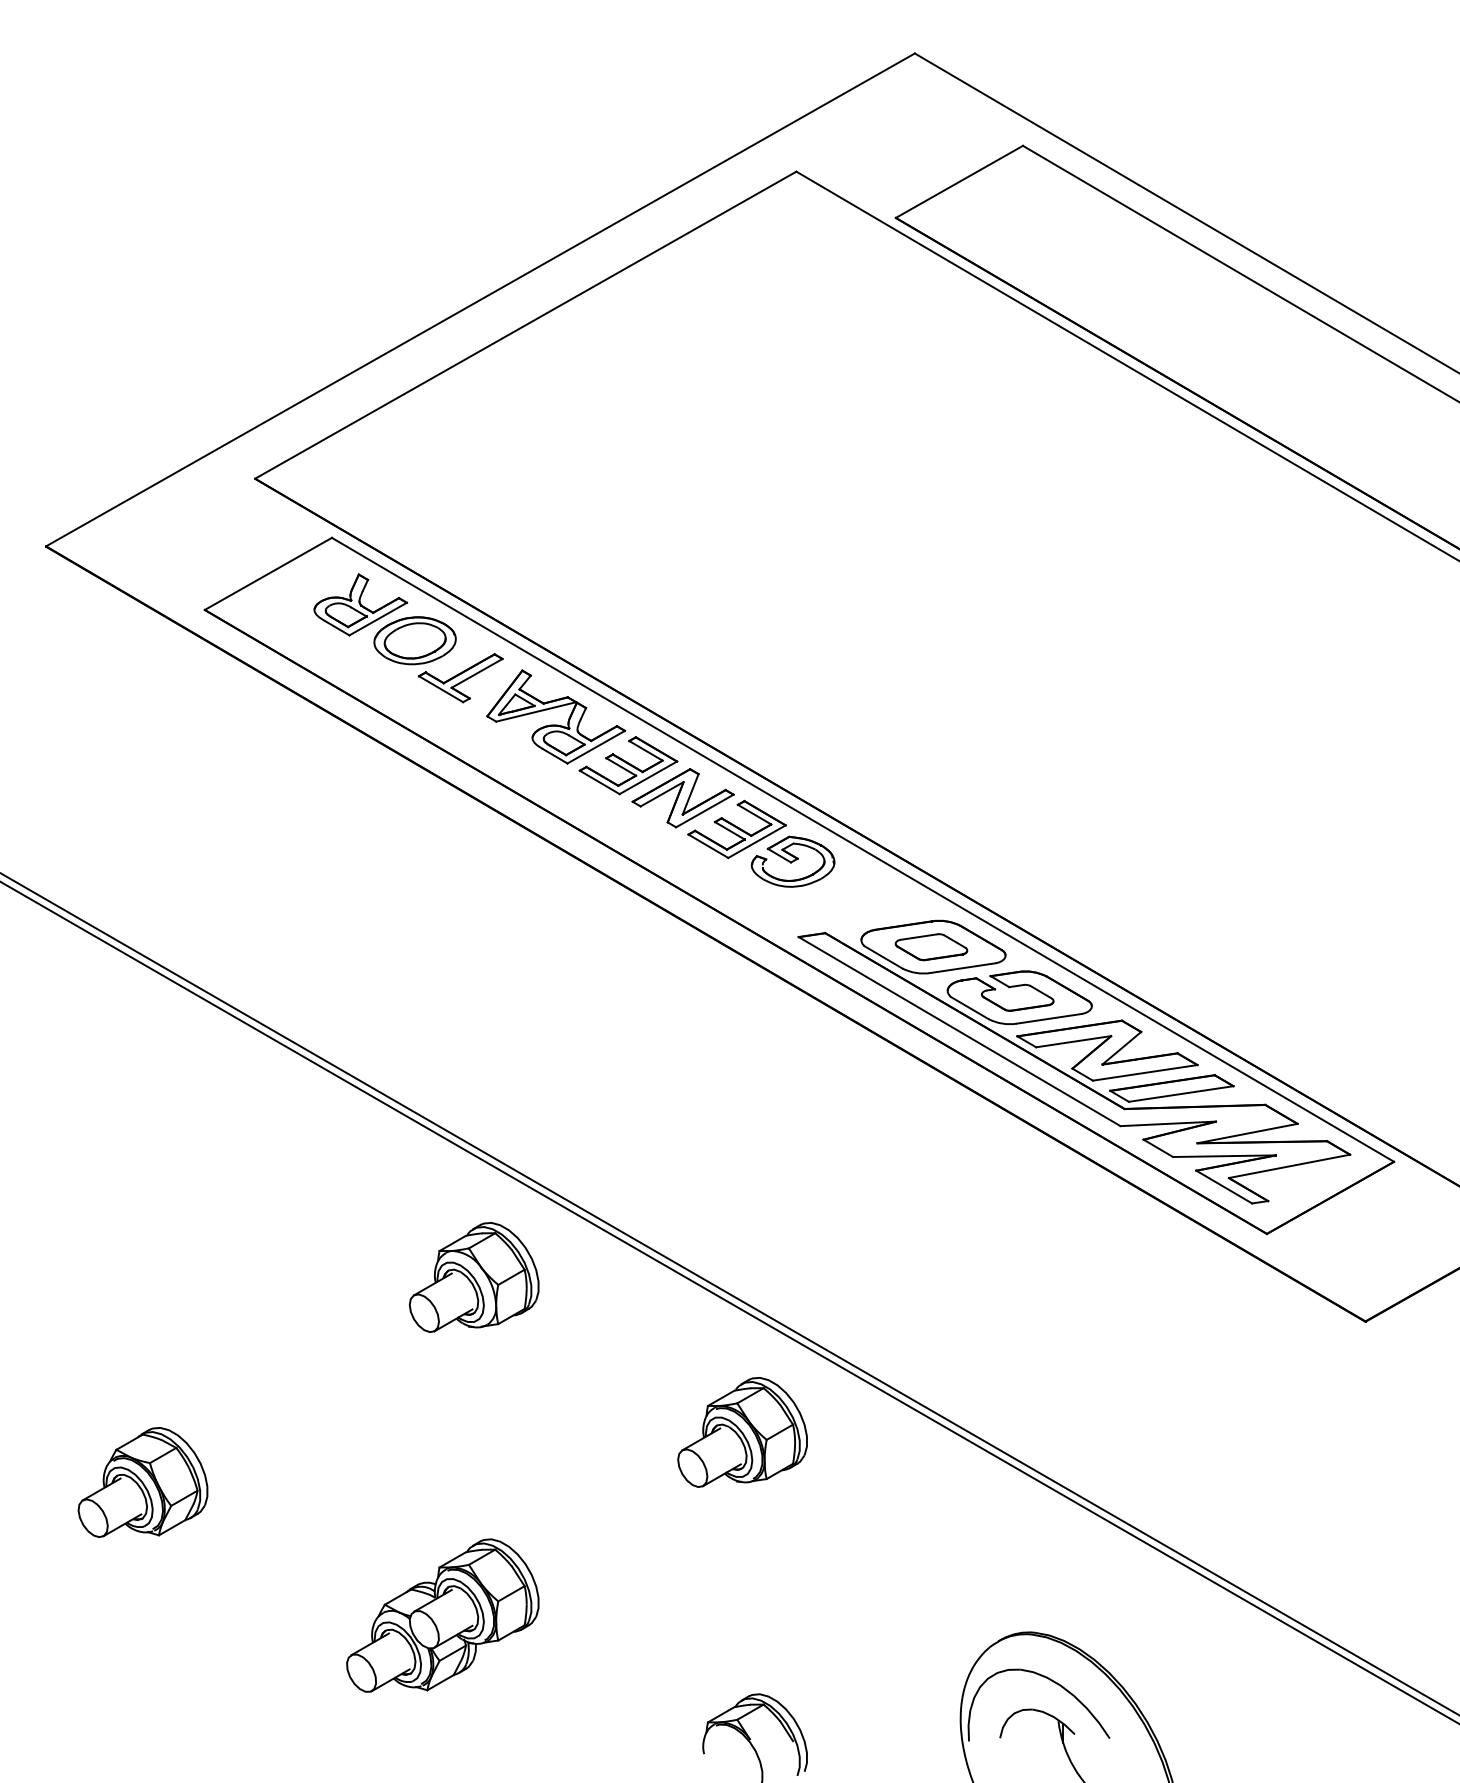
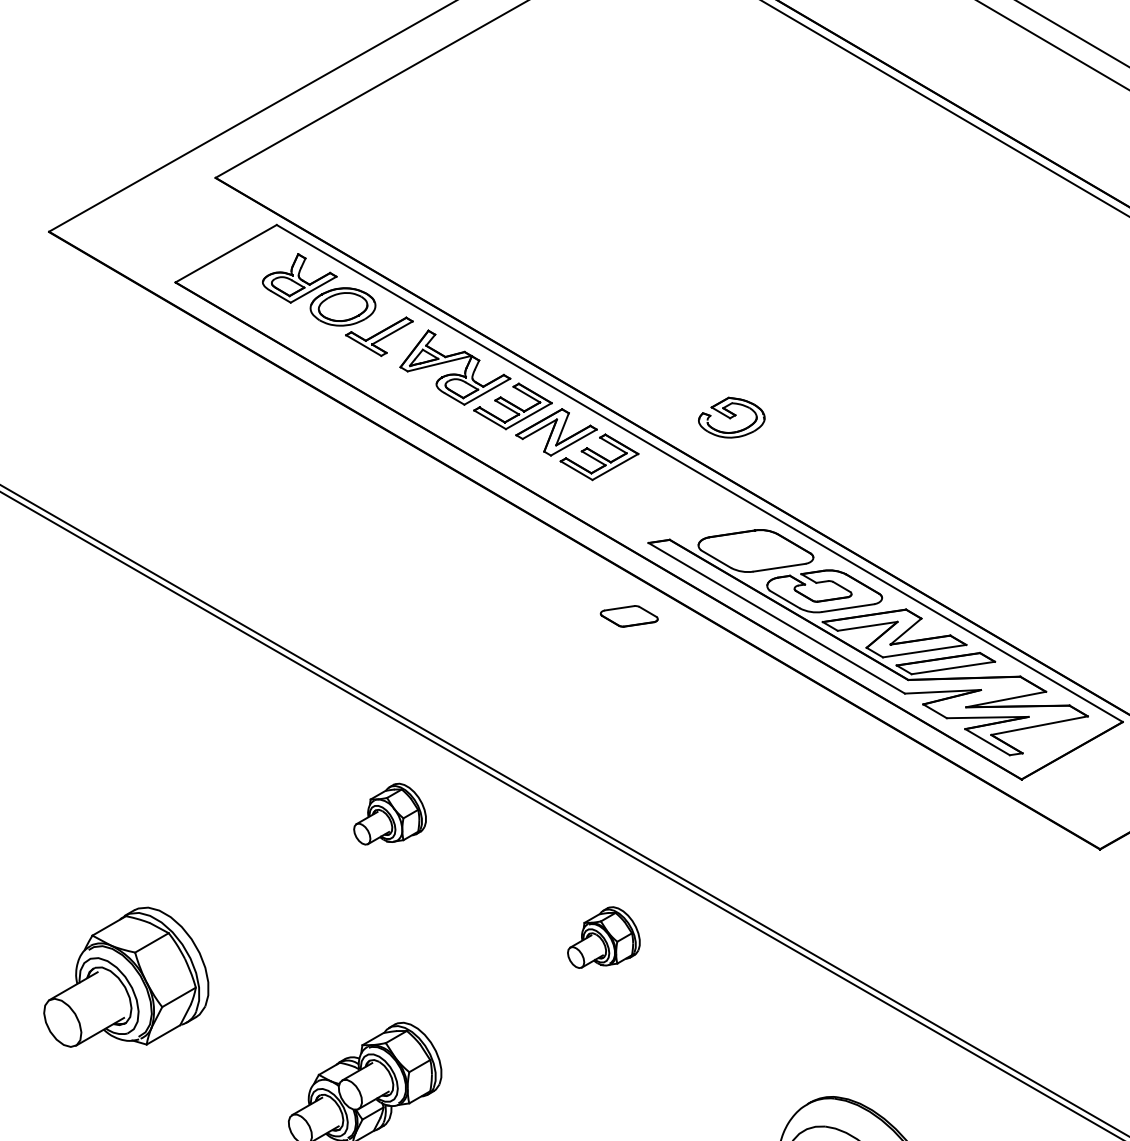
part: (792, 861) -> (731, 417), moved
part: (931, 947) -> (629, 616), moved
part: (473, 1277) -> (389, 814), size x0.7
part: (742, 1432) -> (603, 937), size x0.7
part: (142, 1482) -> (125, 977), size x1.6

